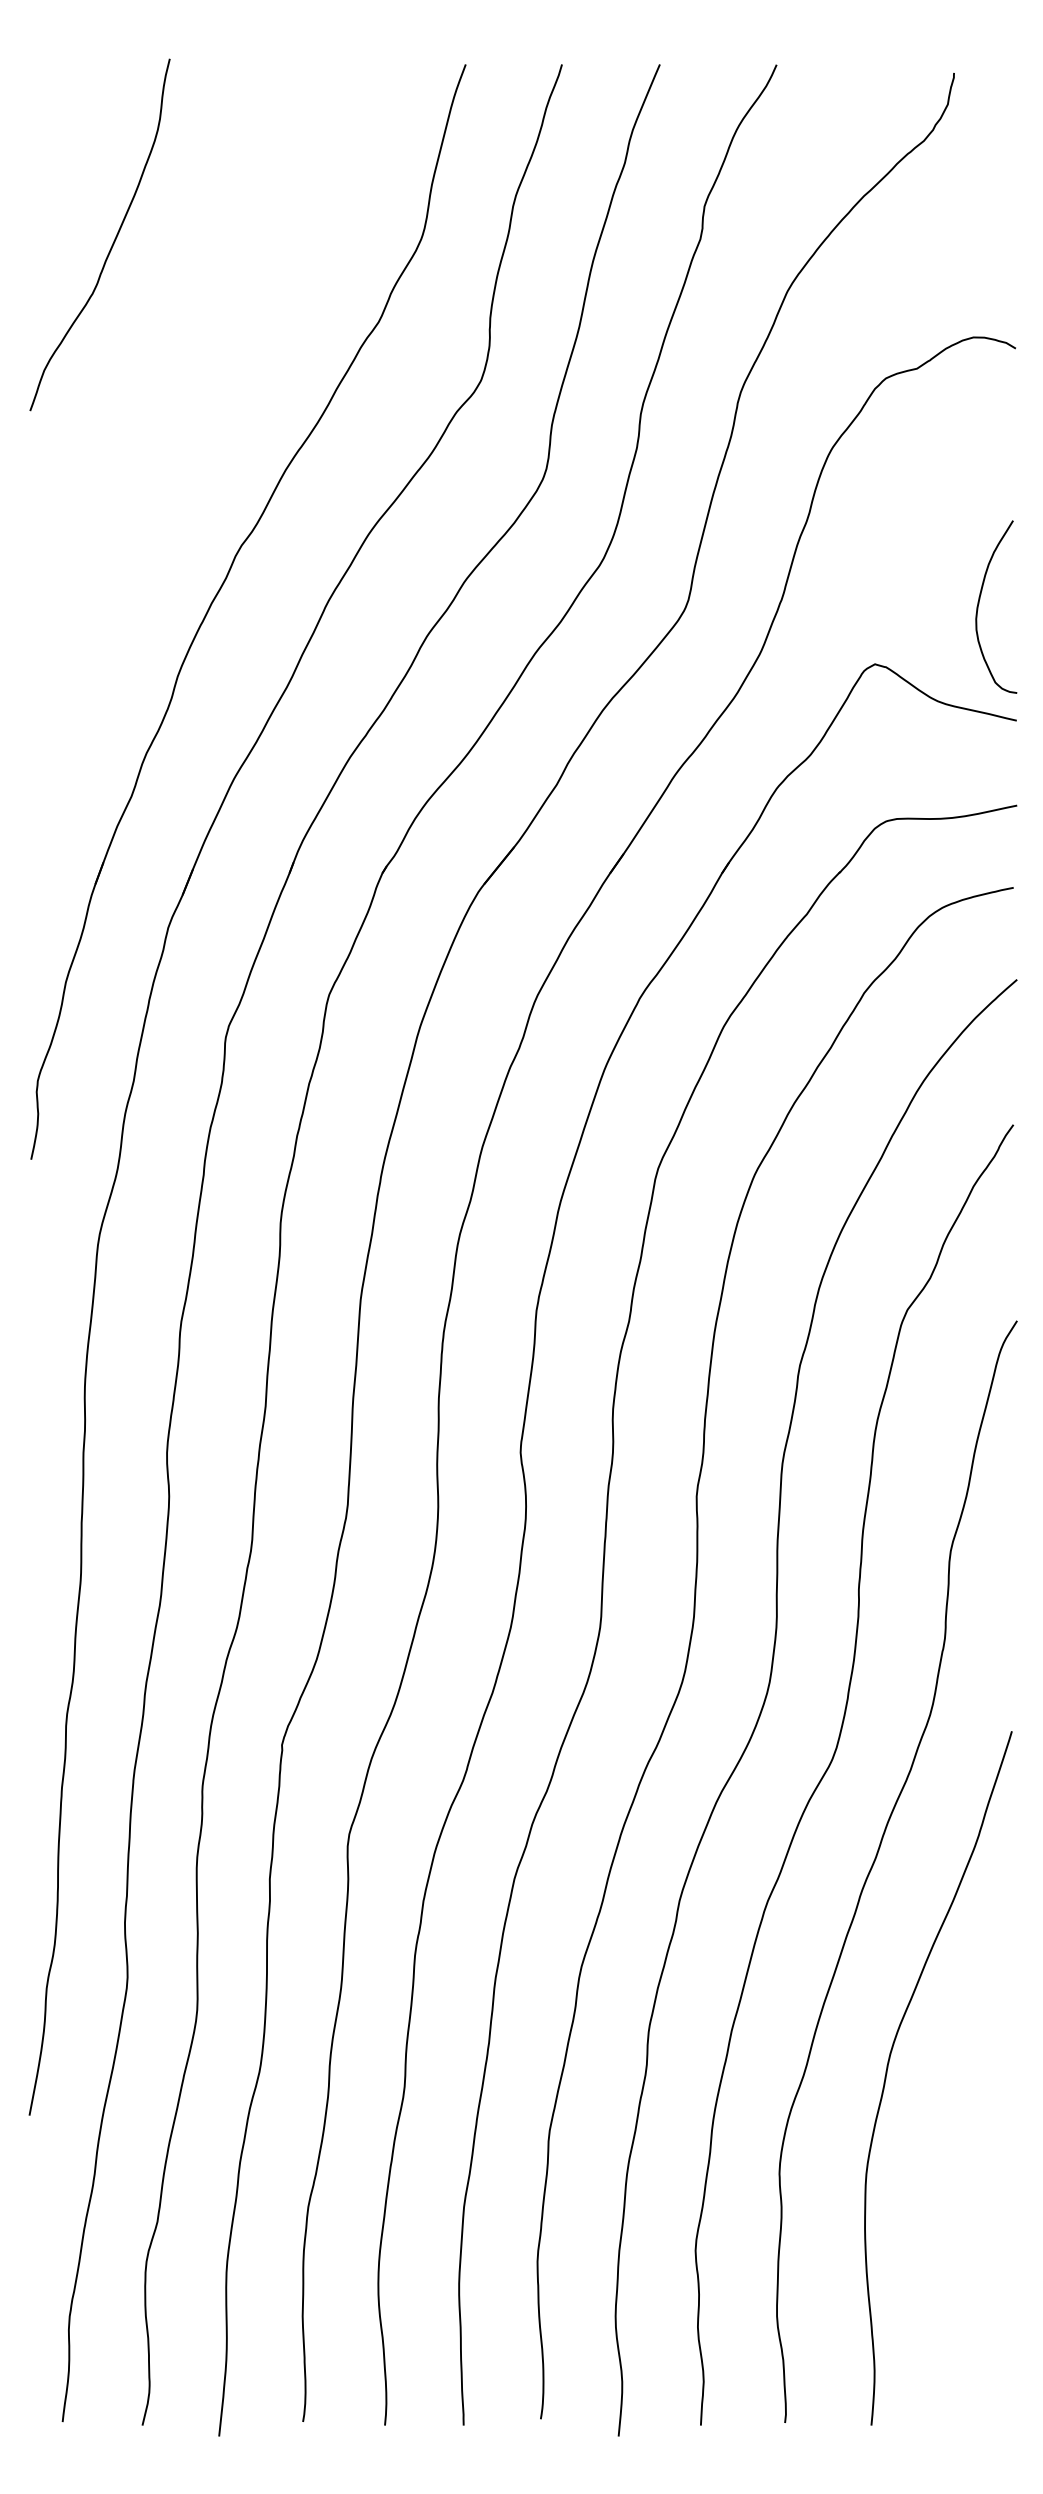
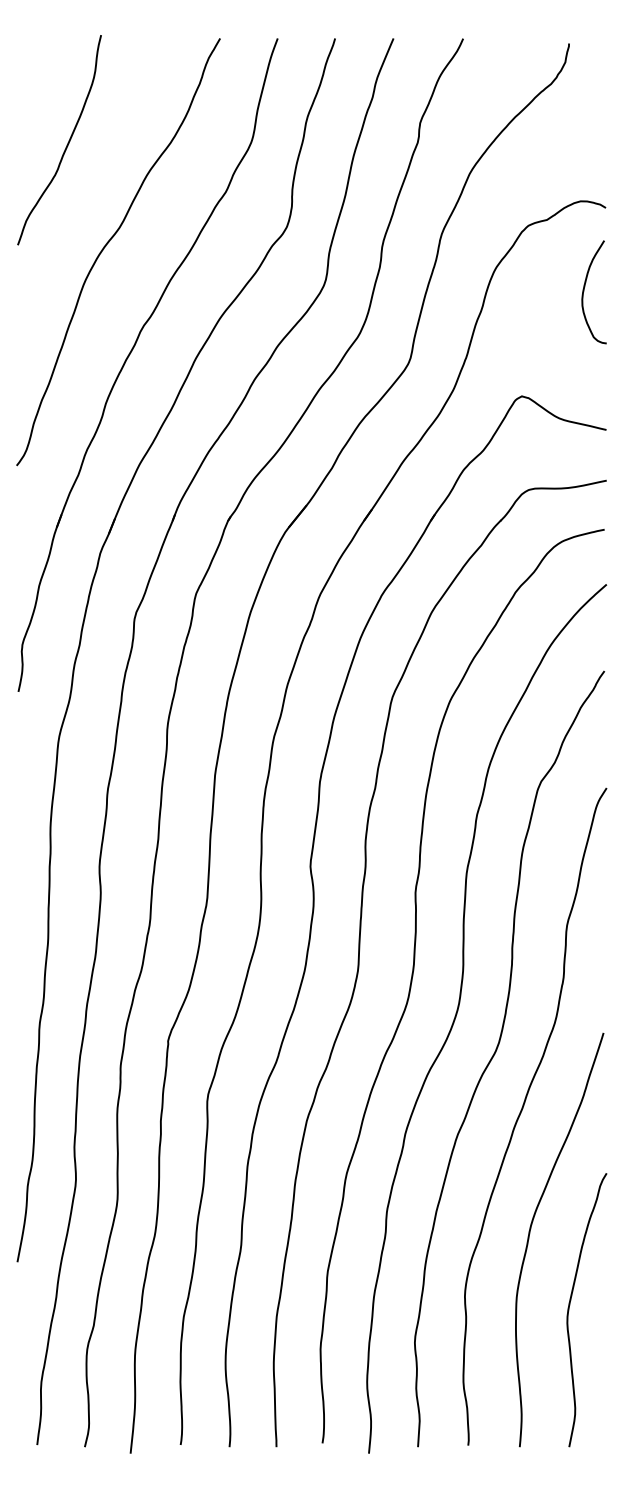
curve: (178, 413) -> (106, 246), added
curve: (979, 605) -> (584, 291), moved
curve: (956, 2188) -> (570, 1305), added

